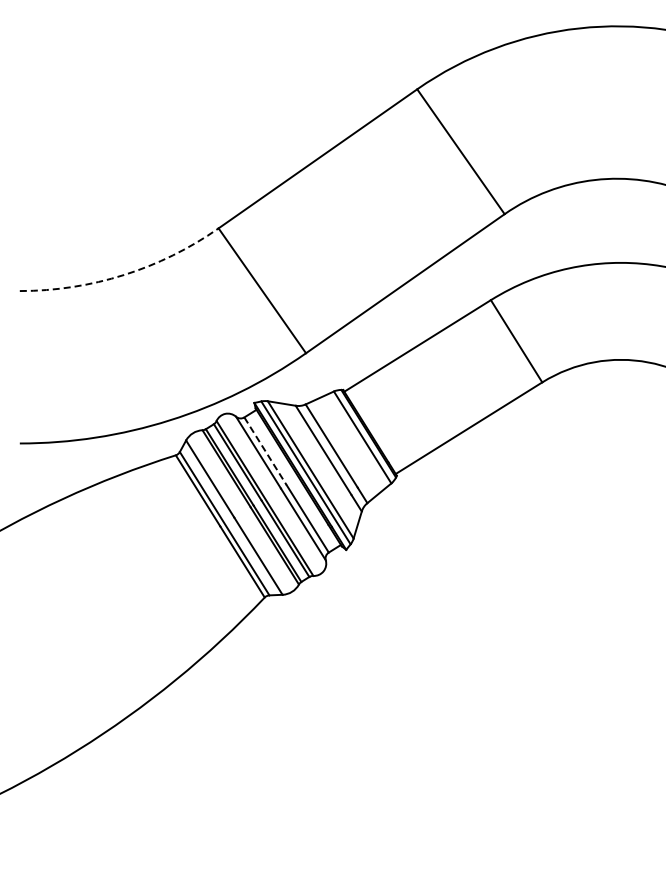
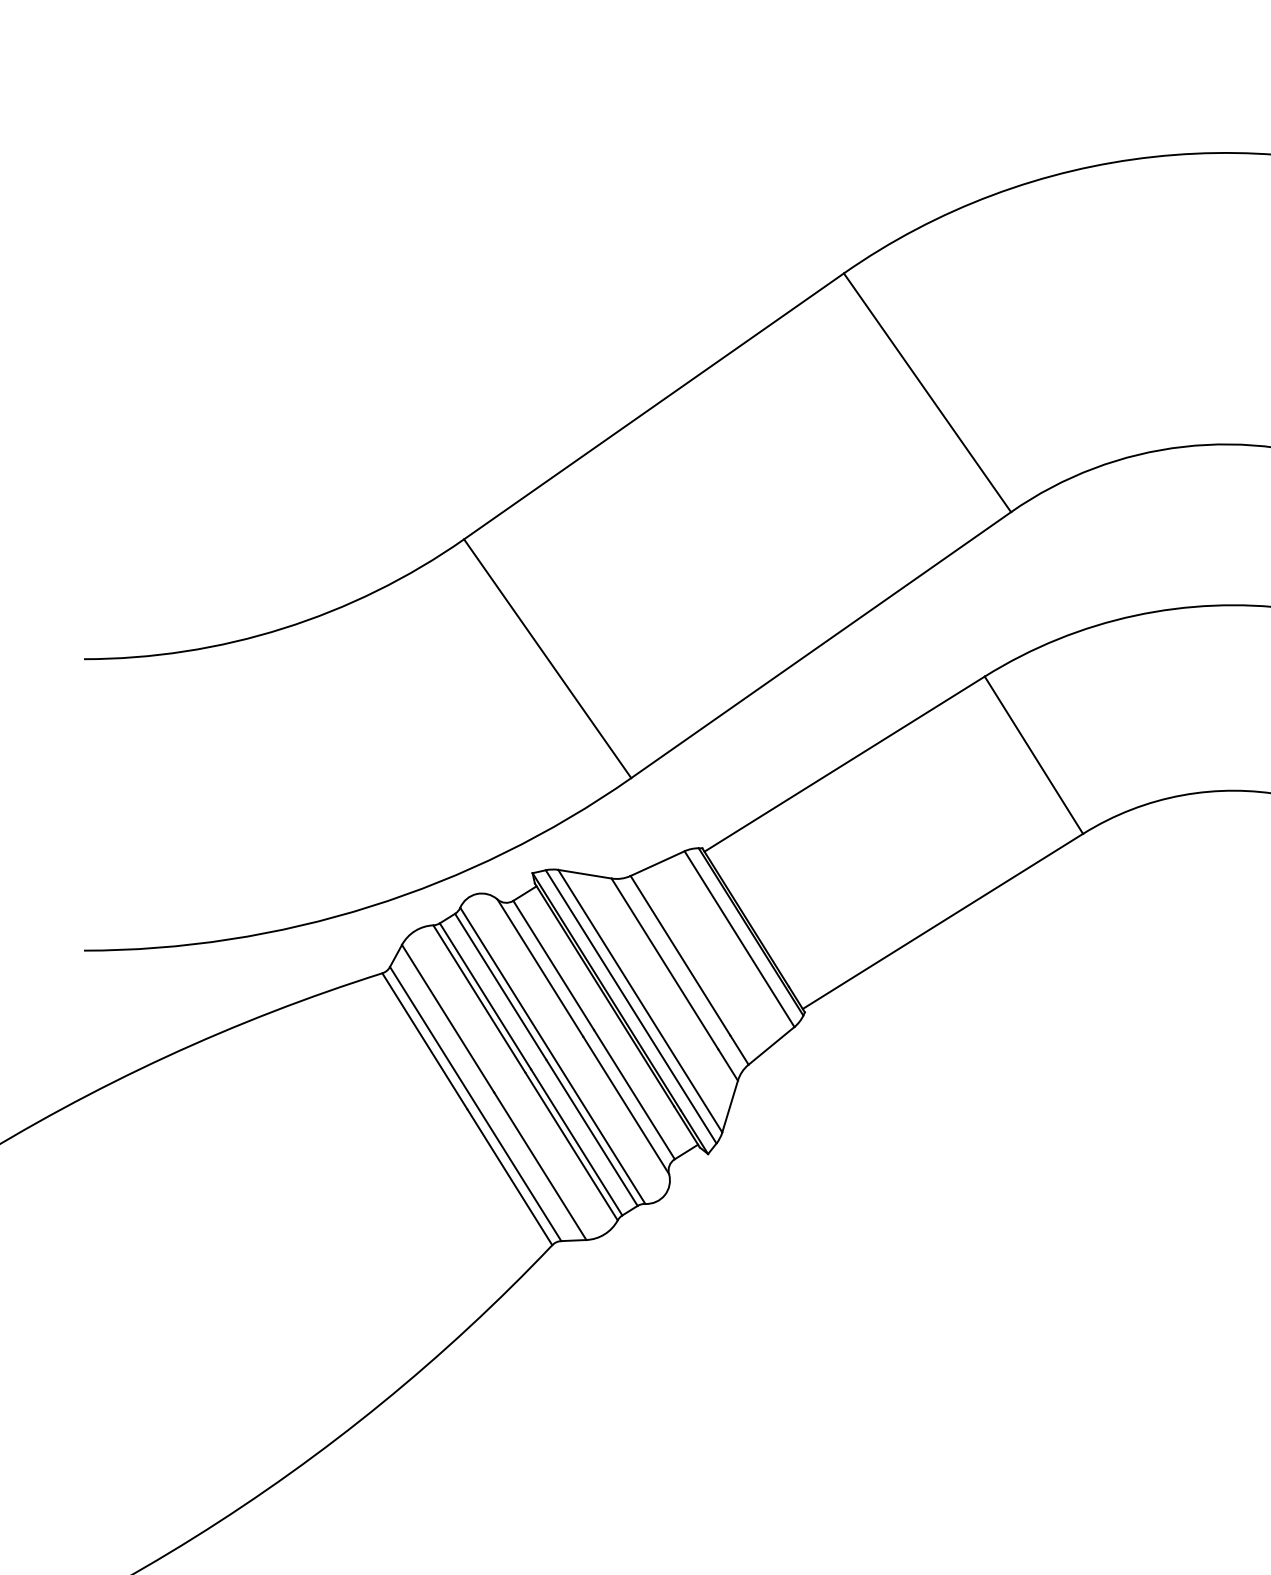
arc: (124, 275) -> (284, 629), dashed -> solid
line: (265, 451) -> (553, 965), dashed -> solid

